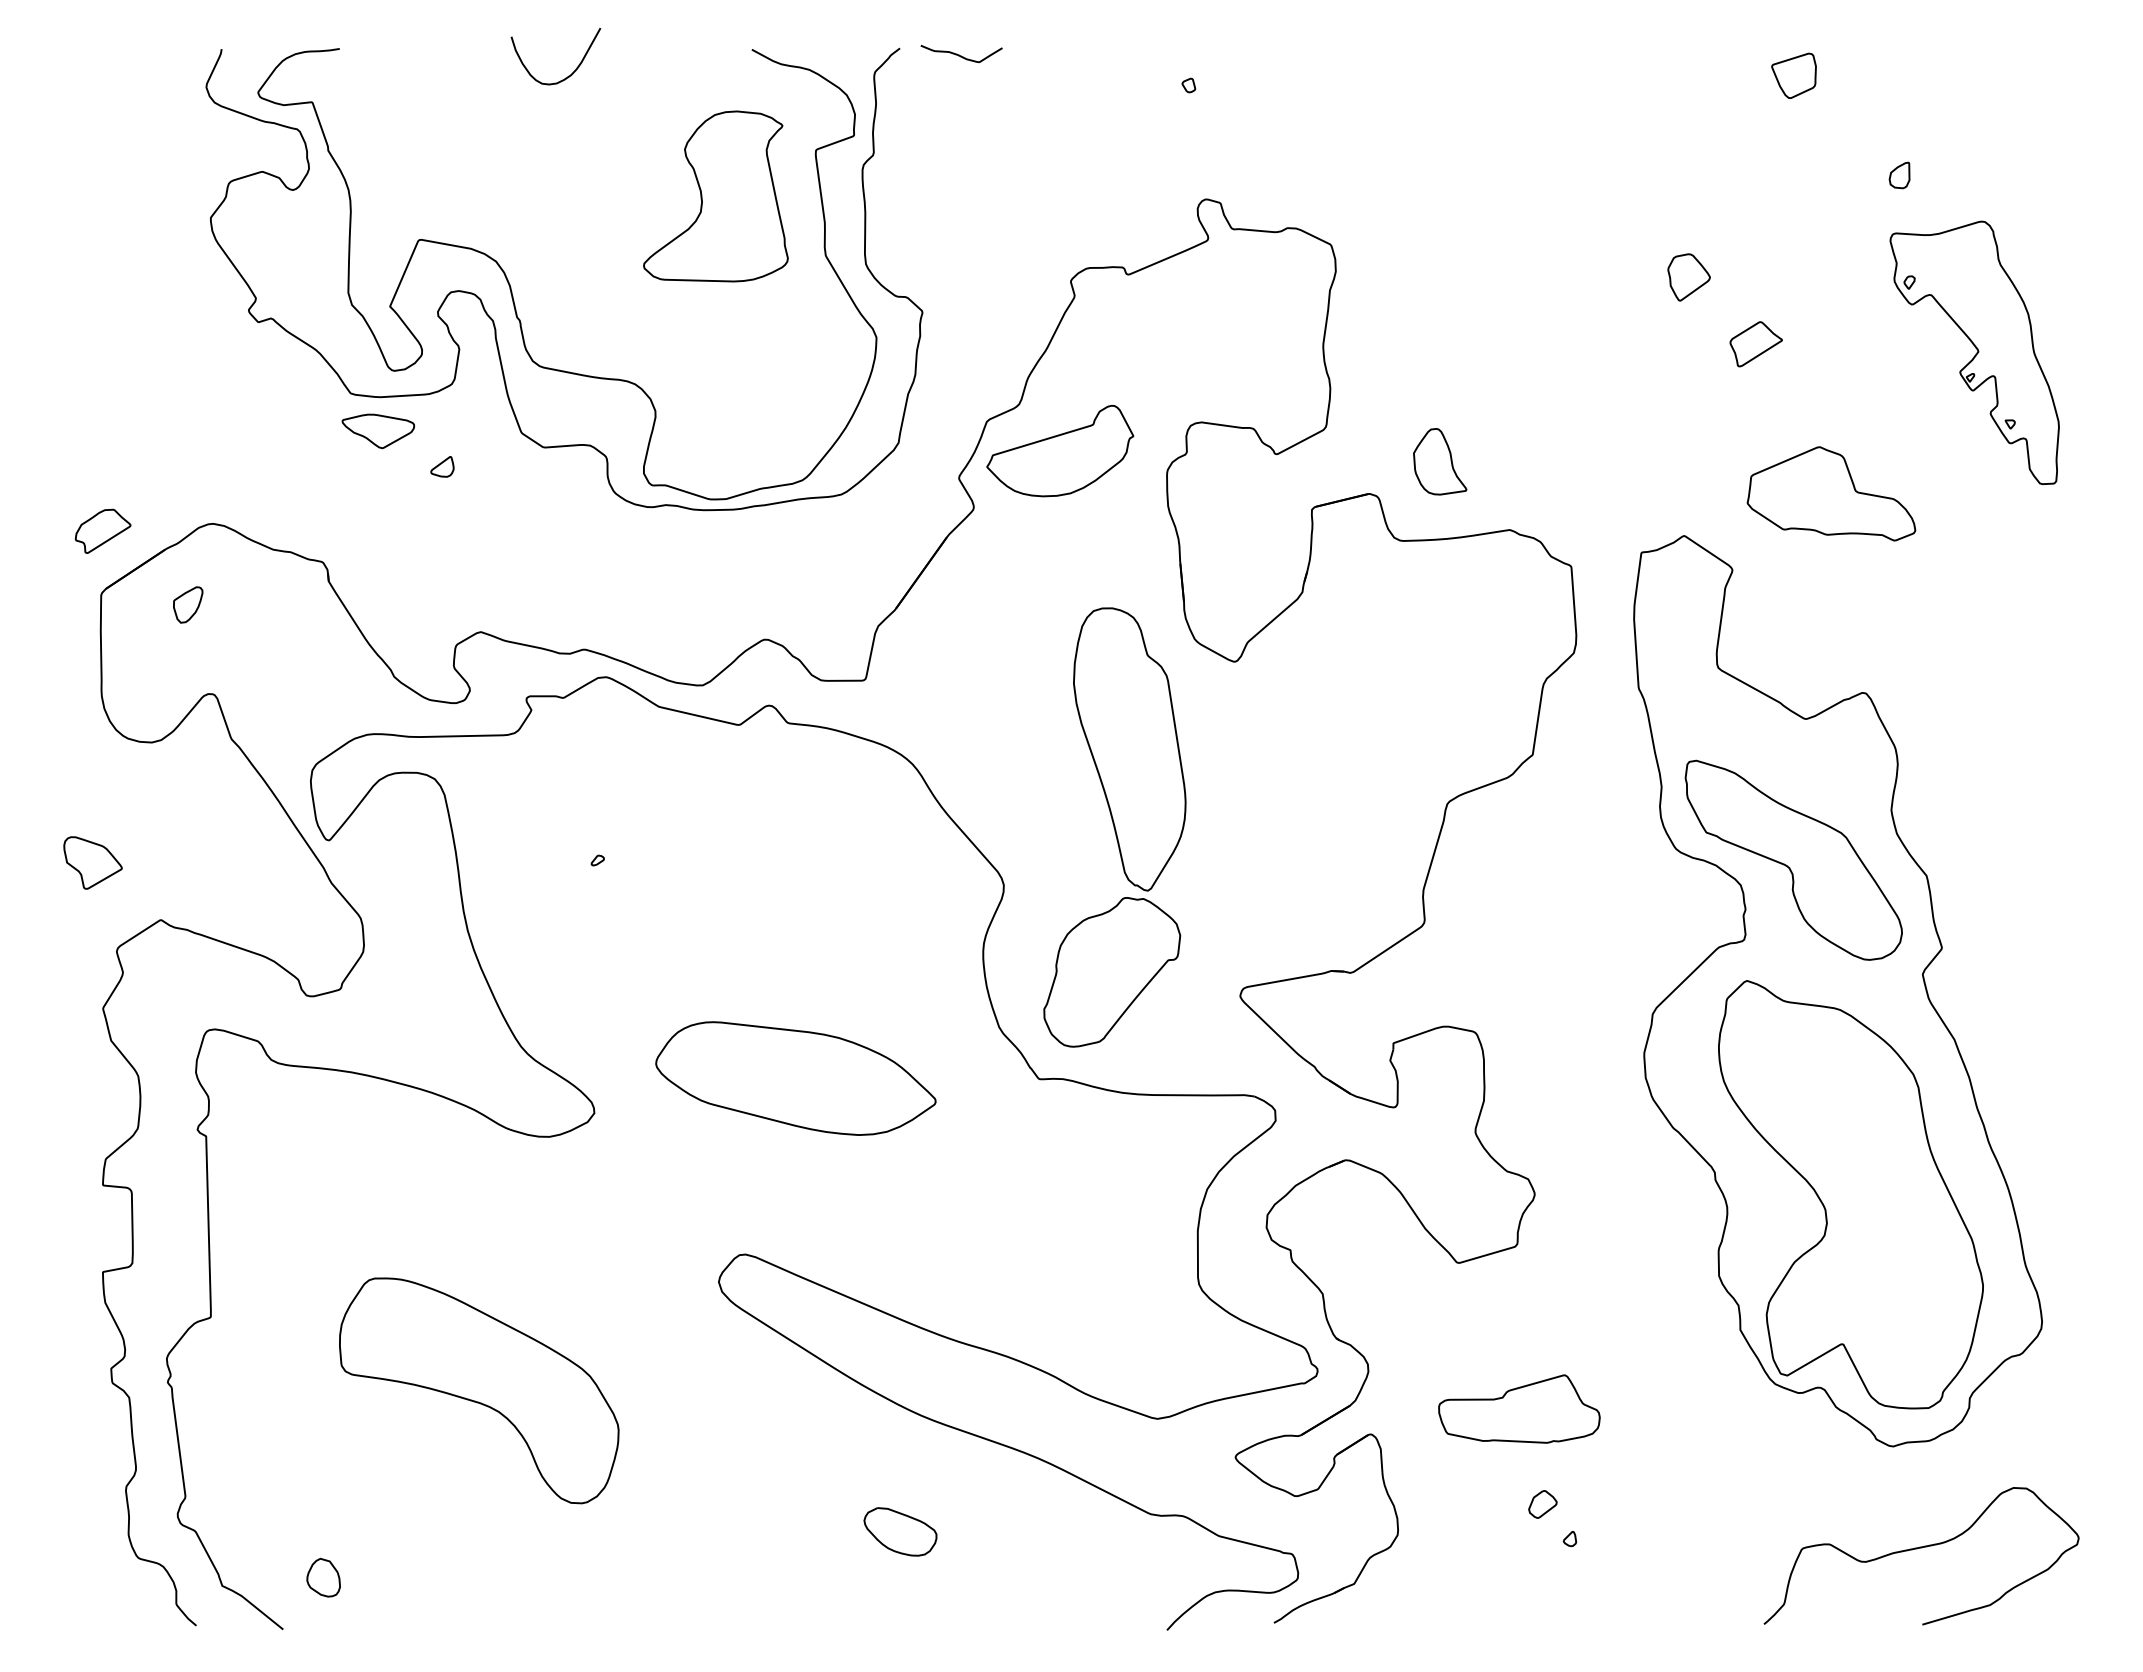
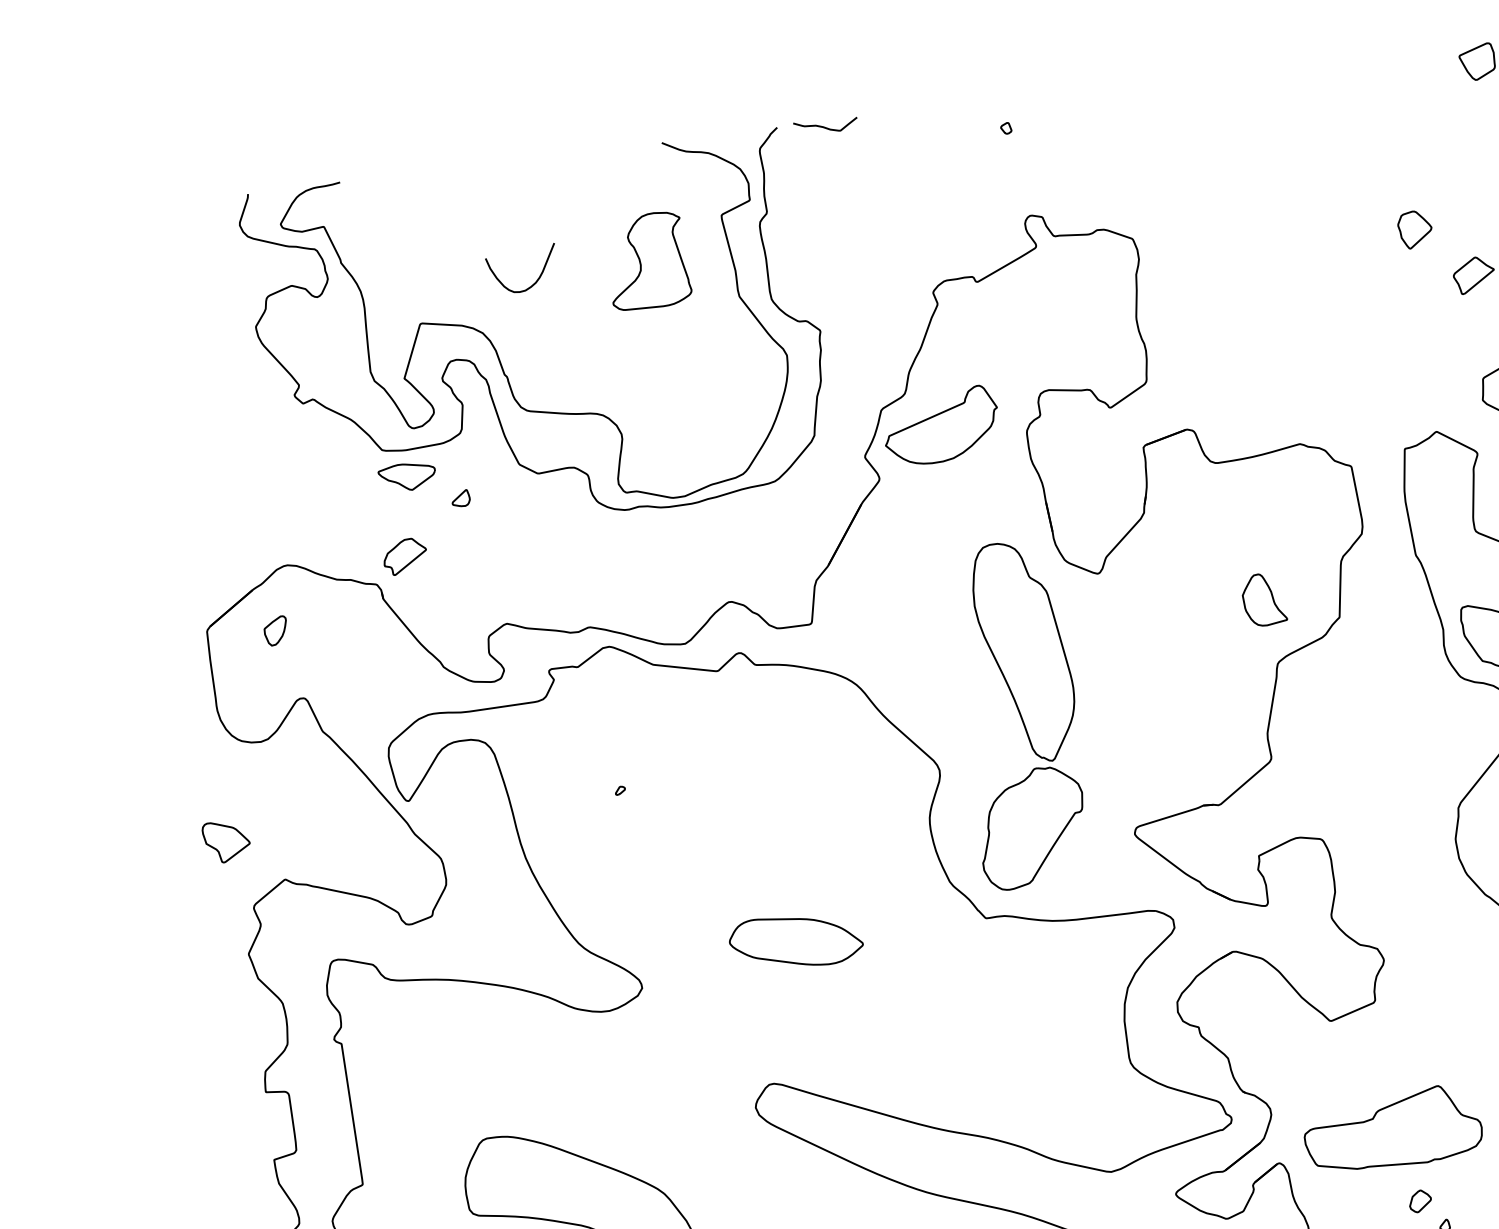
curve: (568, 75) -> (533, 283), moved
part: (715, 196) -> (647, 261), size x0.7
part: (1440, 461) -> (1264, 599), moved
part: (102, 530) -> (404, 556), moved
part: (795, 1078) -> (795, 941), size x0.6
part: (1519, 1408) -> (1392, 1128), size x1.4

